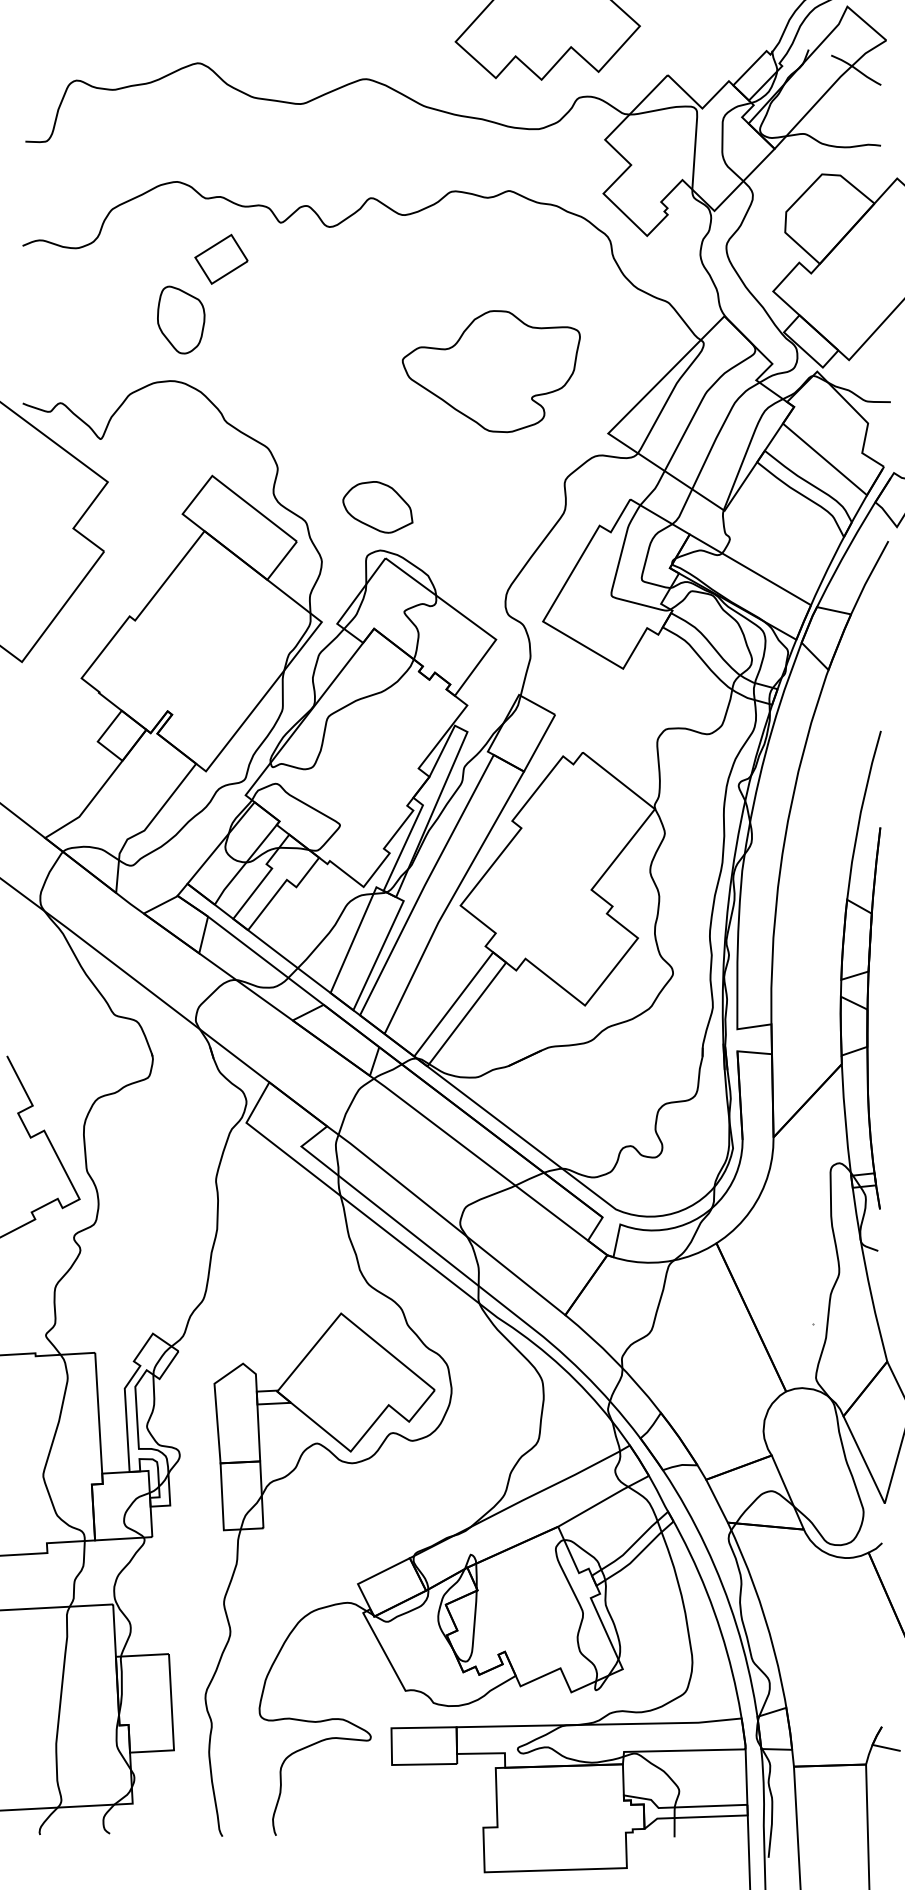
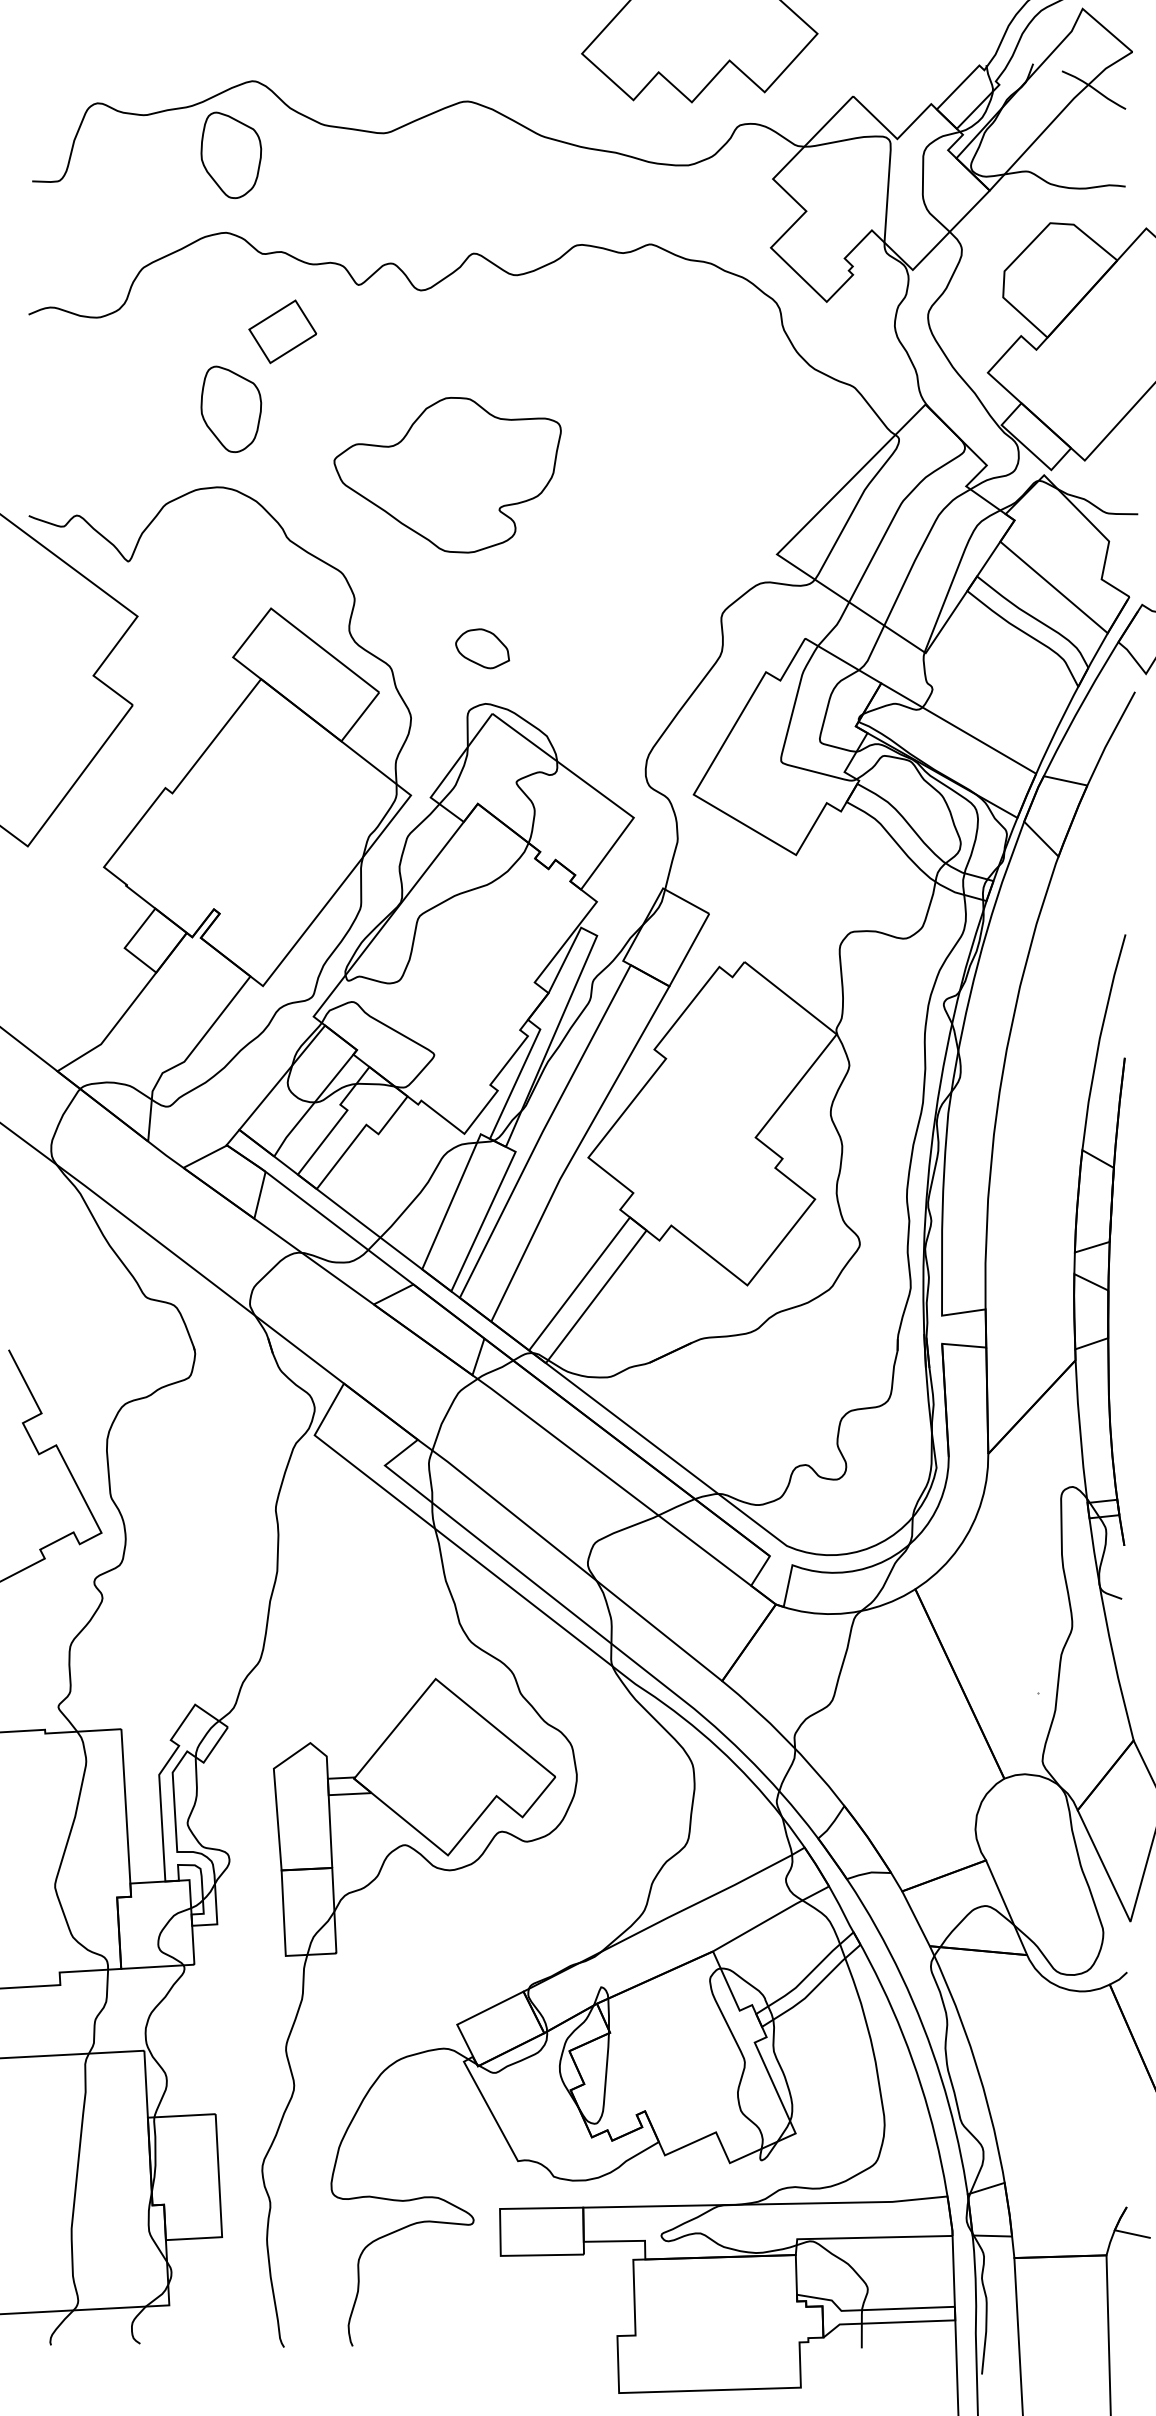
part: (181, 121) -> (231, 155), added
part: (491, 371) -> (447, 475), moved
part: (377, 507) -> (482, 648), size x0.6

